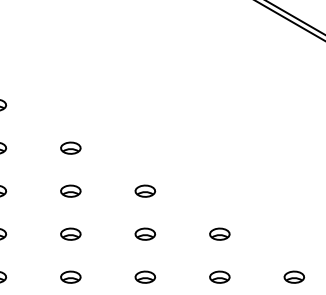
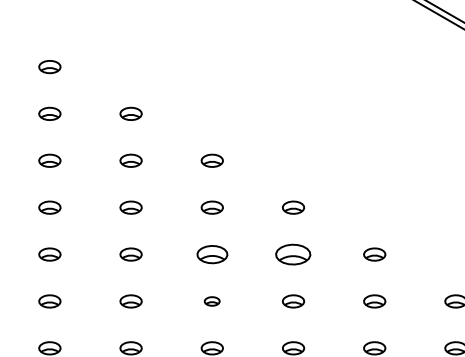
part: (70, 234) -> (211, 254), size x1.4
part: (145, 234) -> (293, 254), size x1.6
part: (70, 277) -> (211, 301), size x0.7

